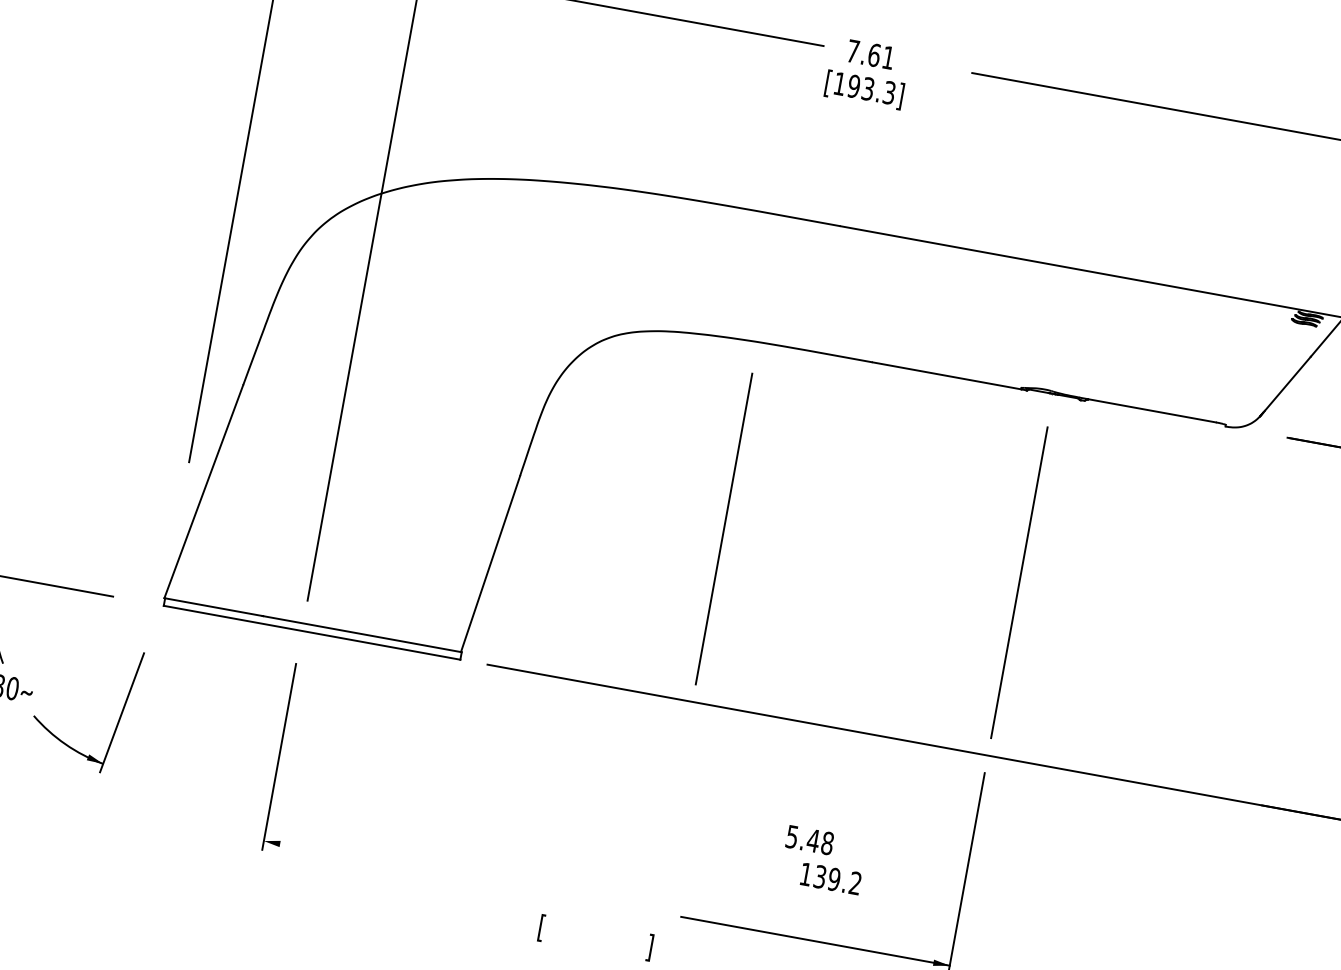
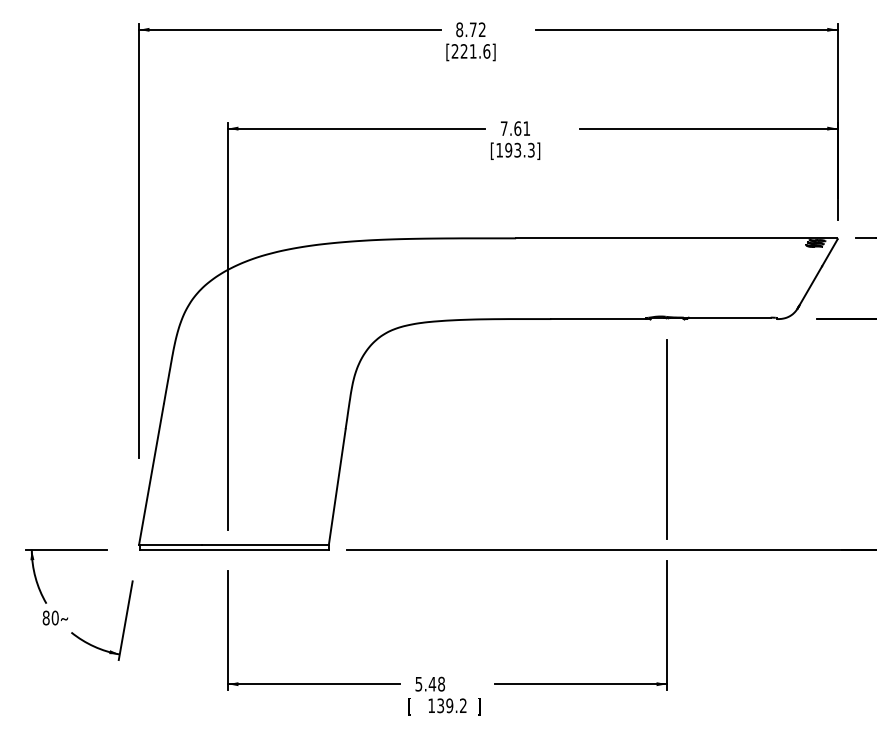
line: (723, 529) -> (477, 439), removed
text: (823, 859) -> (440, 694), moved
line: (397, 865) -> (313, 684), added

